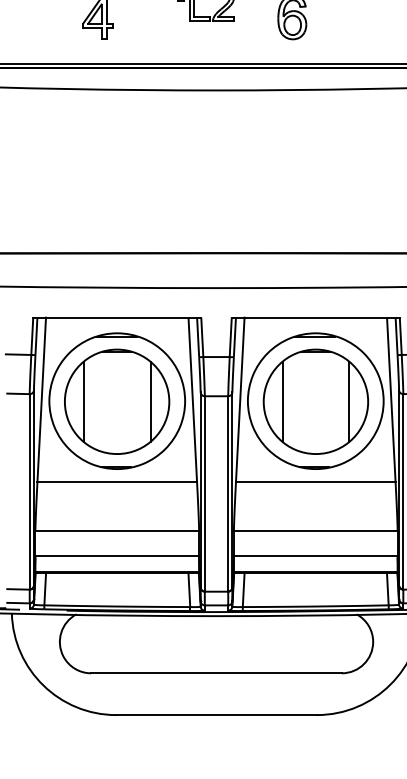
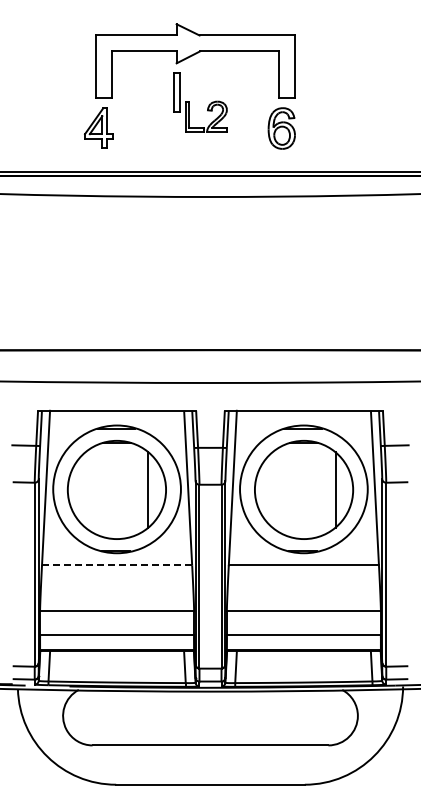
line: (83, 401) -> (85, 489), removed
line: (282, 401) -> (272, 489), removed
line: (117, 482) -> (117, 565), solid -> dashed

